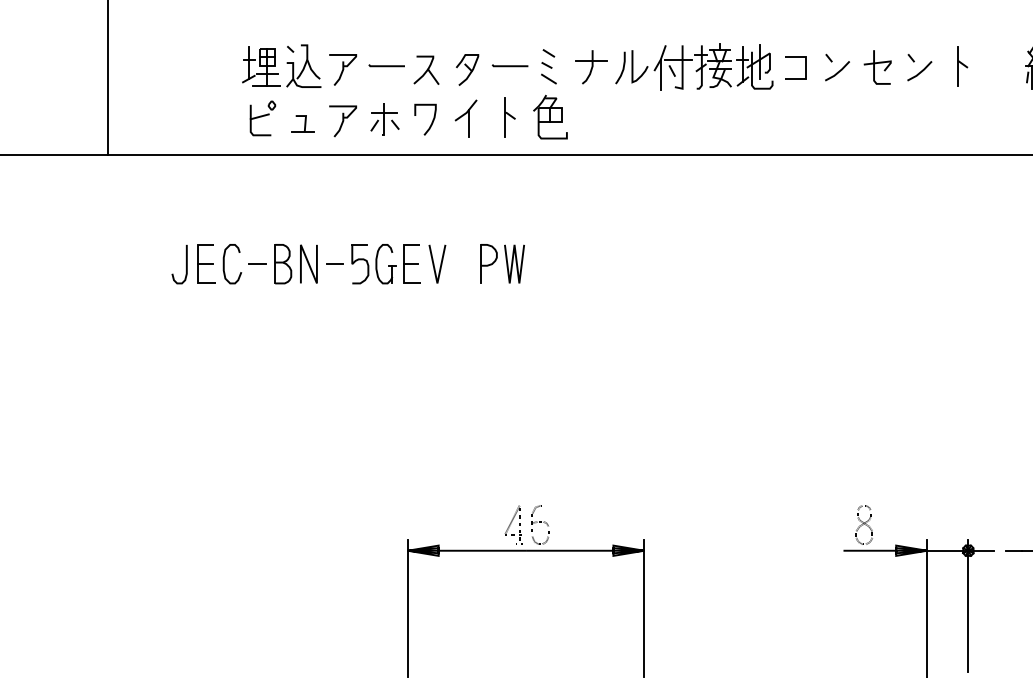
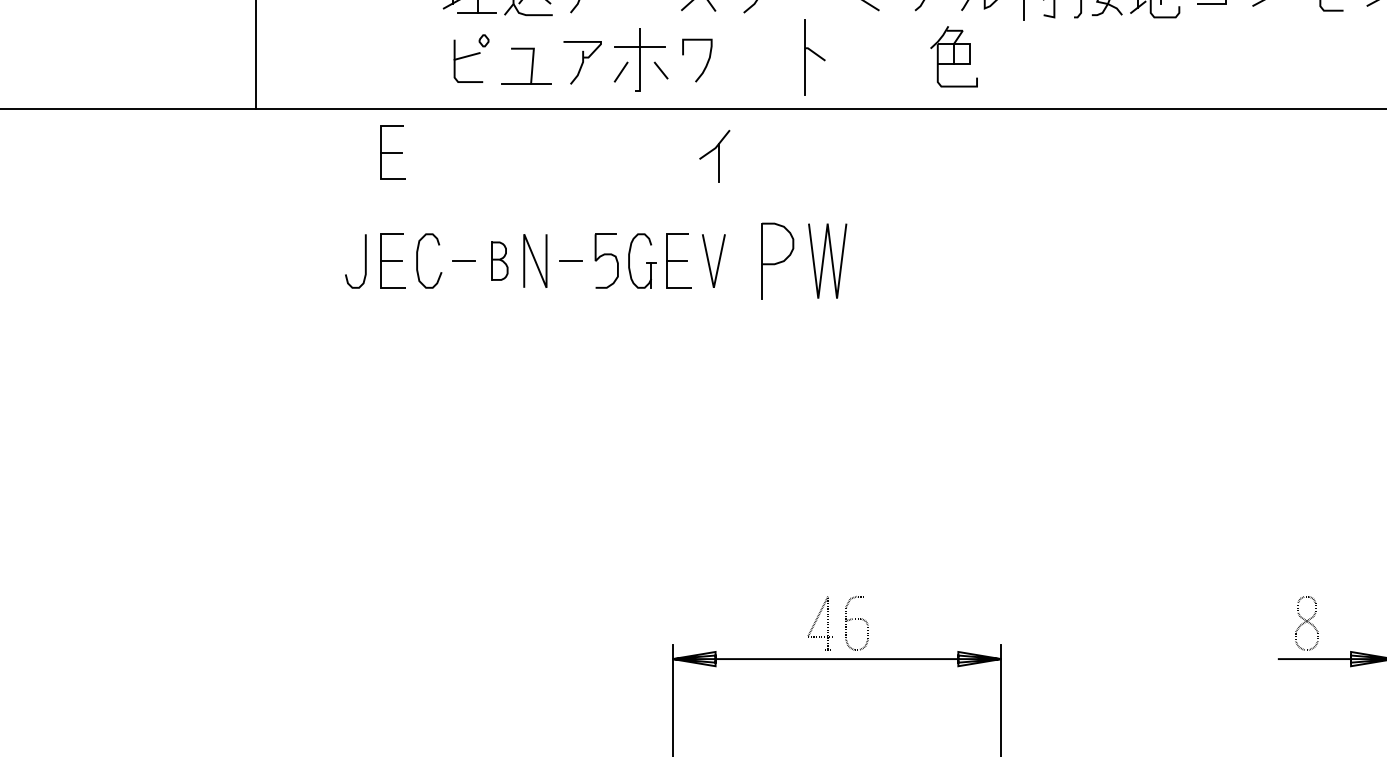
part: (550, 116) -> (954, 55), moved
part: (509, 117) -> (813, 57), size x1.4
part: (465, 118) -> (713, 155), moved
part: (384, 119) -> (640, 60), size x1.4
part: (302, 123) -> (526, 65), size x1.6
part: (206, 185) -> (393, 151), added
part: (502, 263) -> (804, 260), size x1.4
part: (283, 264) -> (500, 261), size x0.7

